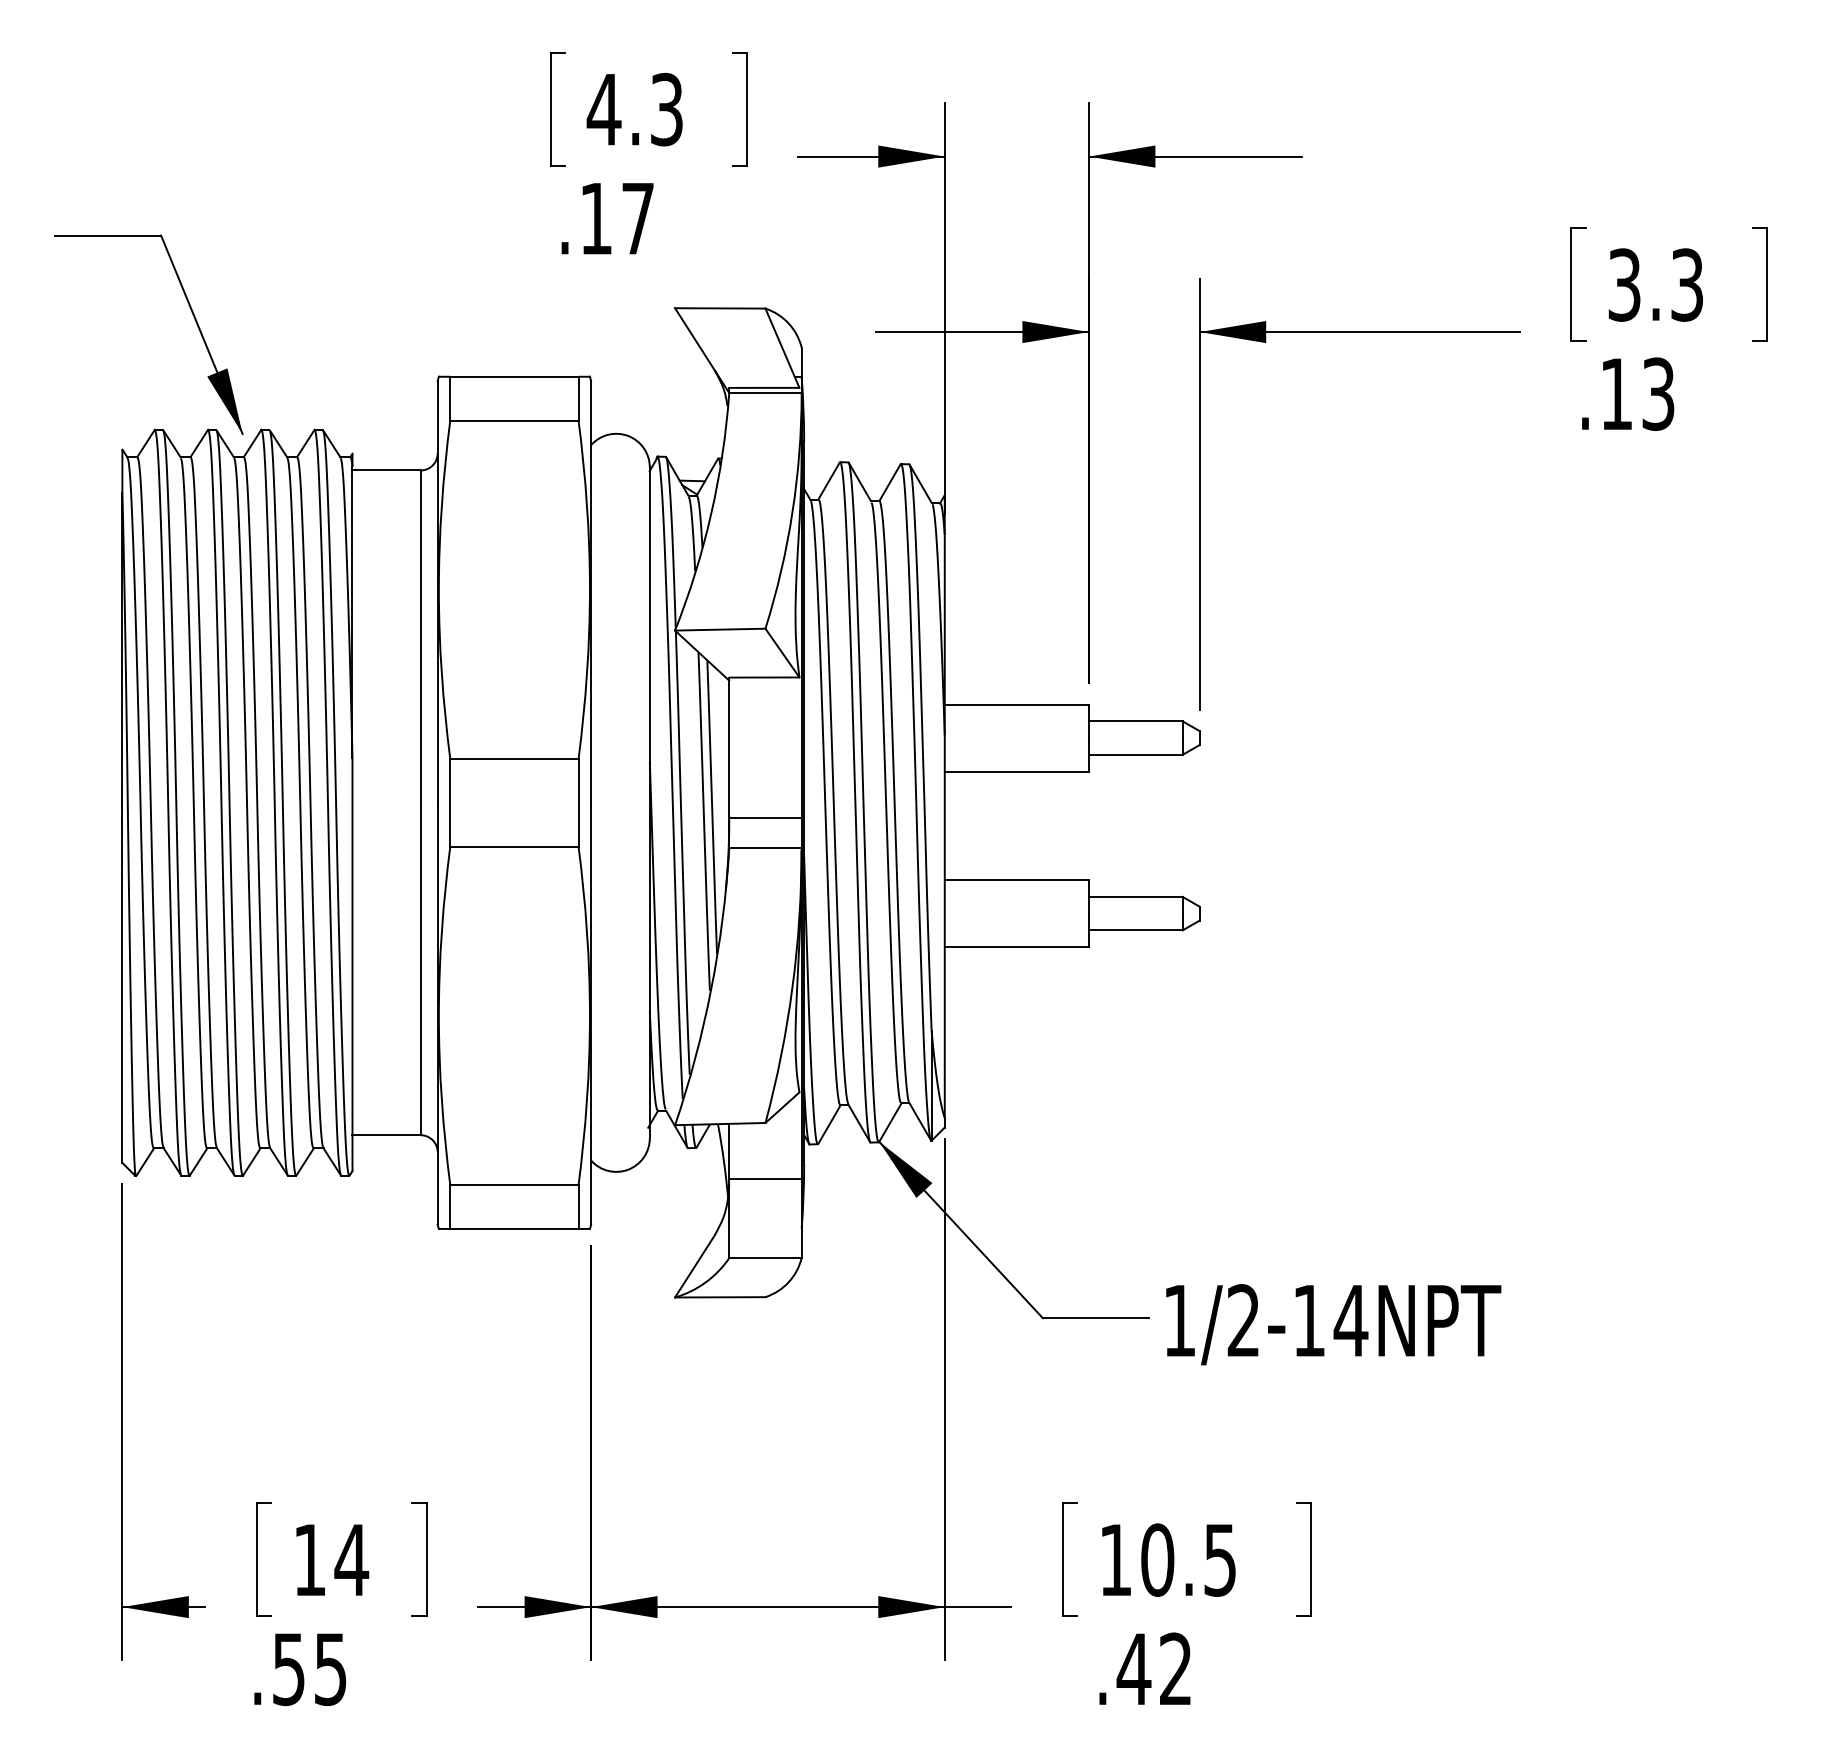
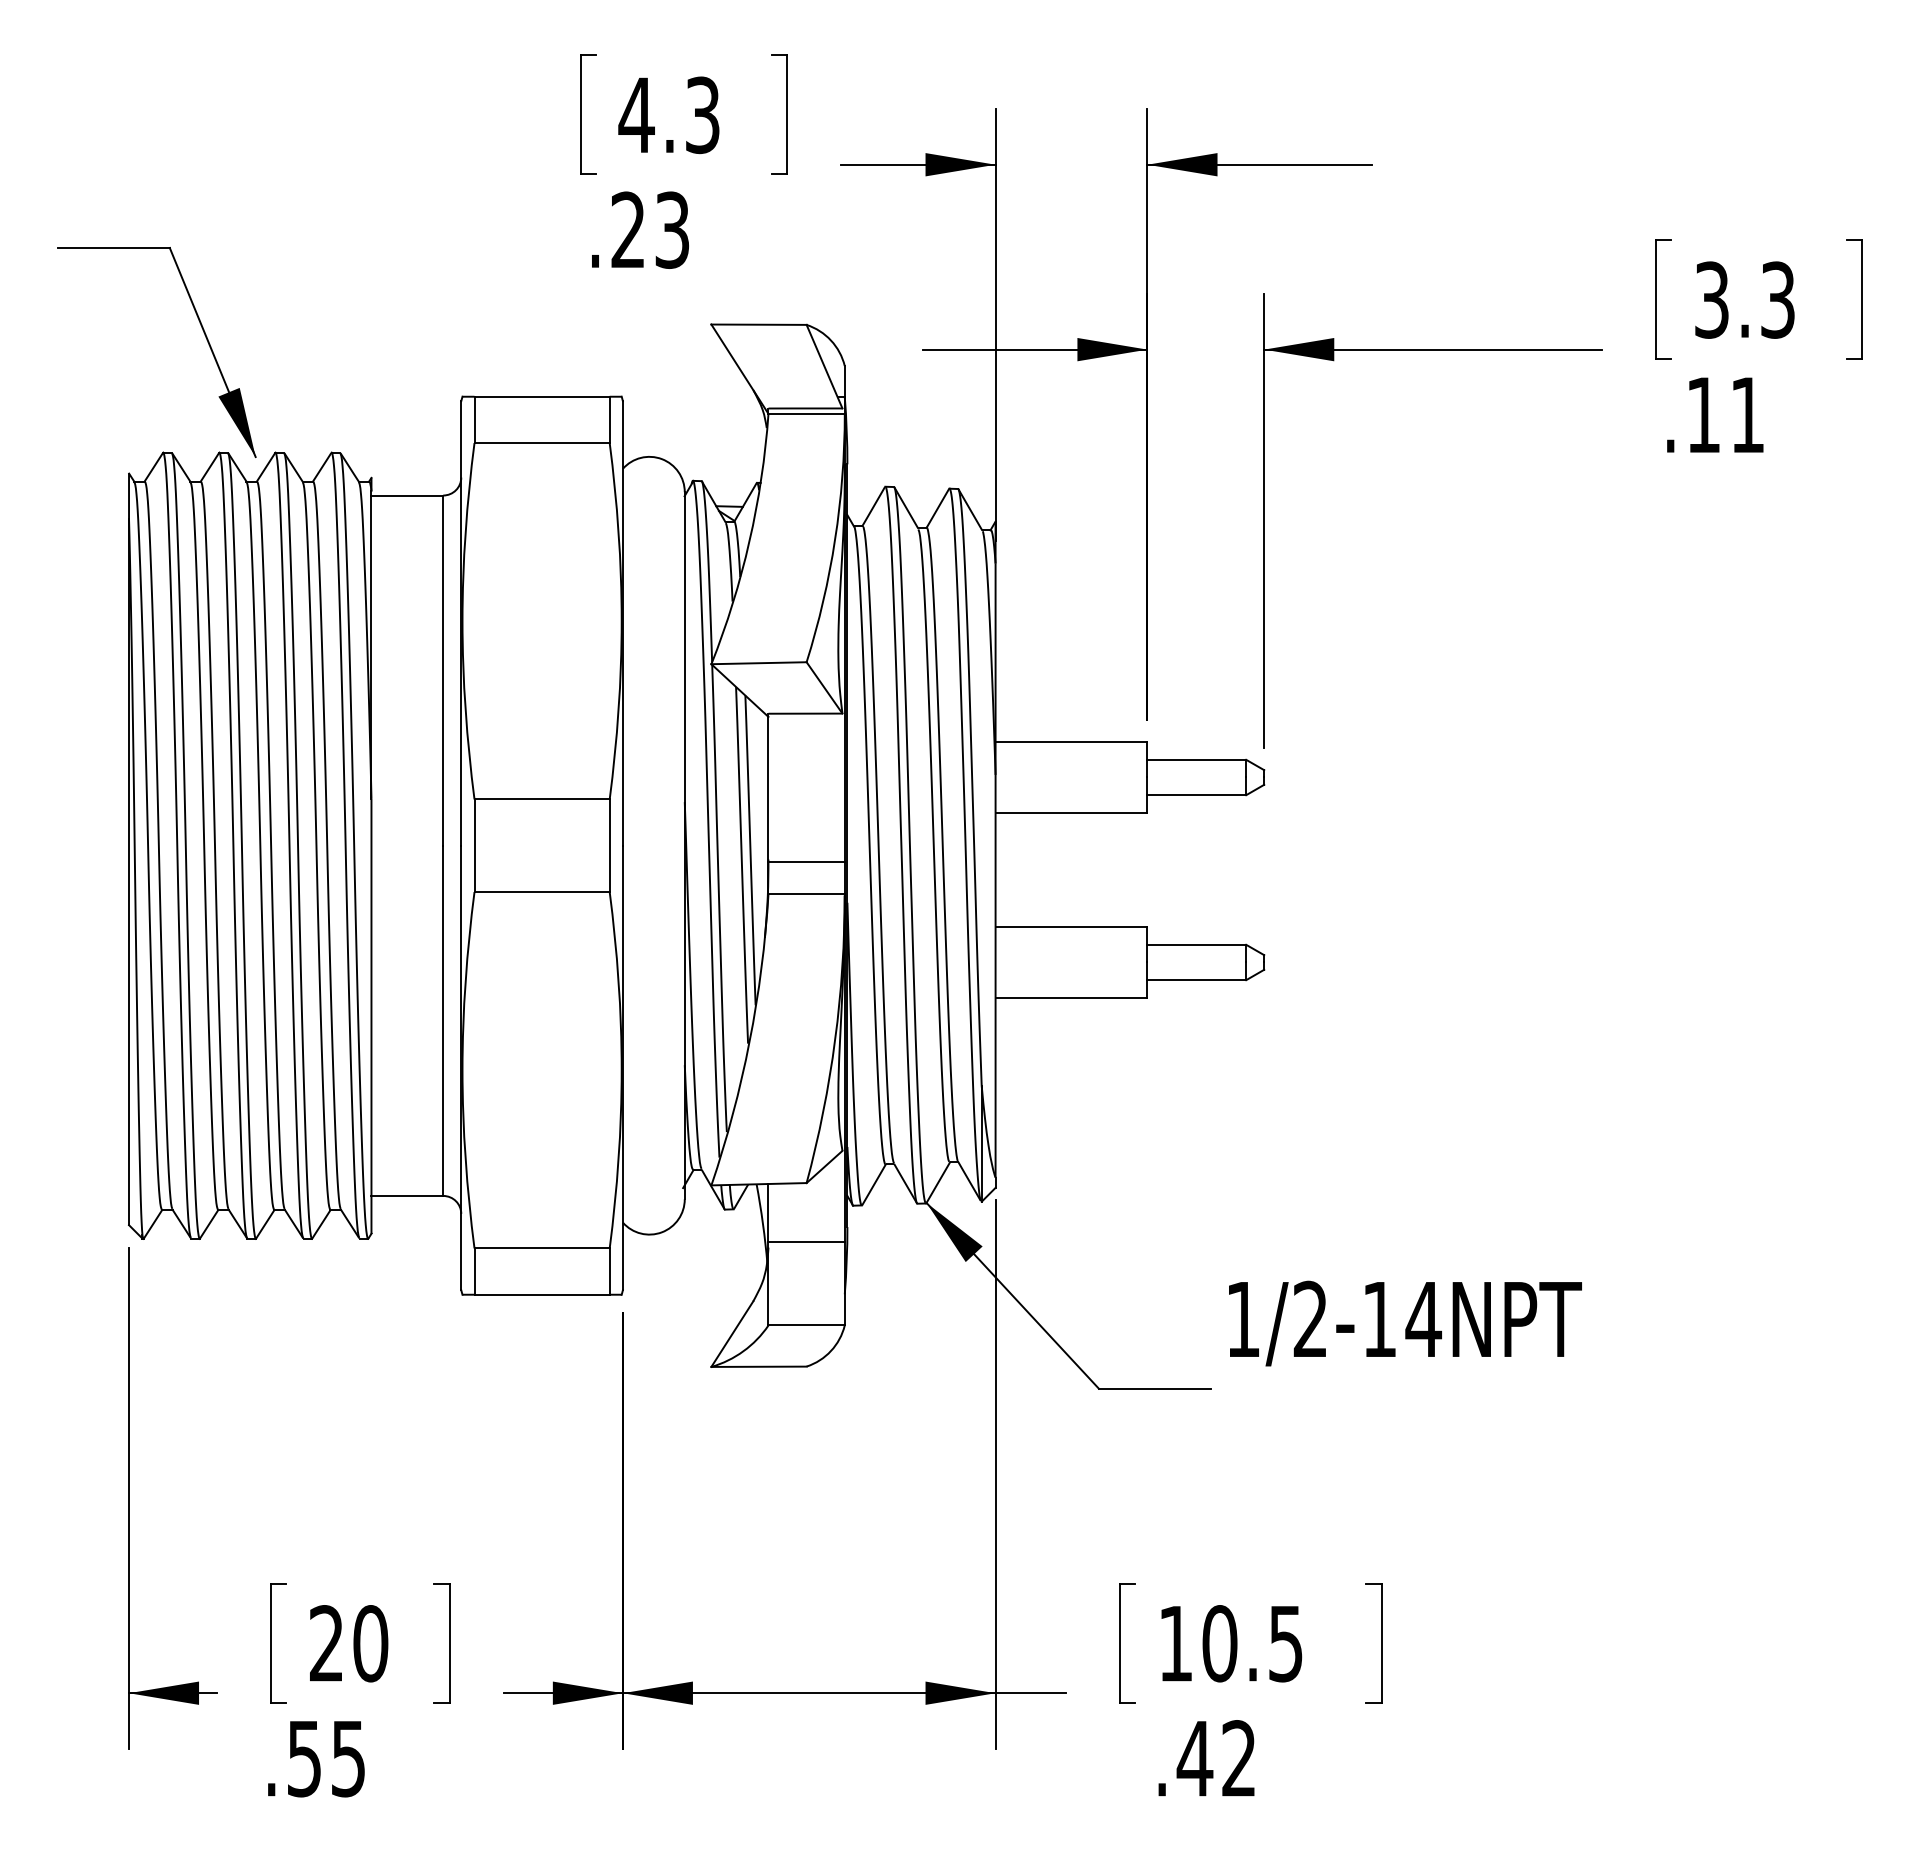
text: (616, 218) -> (649, 229), .17 -> .23
text: (1658, 393) -> (1747, 414), .13 -> .11
text: (1333, 1324) -> (1405, 1323), moved
text: (331, 1559) -> (349, 1643), 14 -> 20

